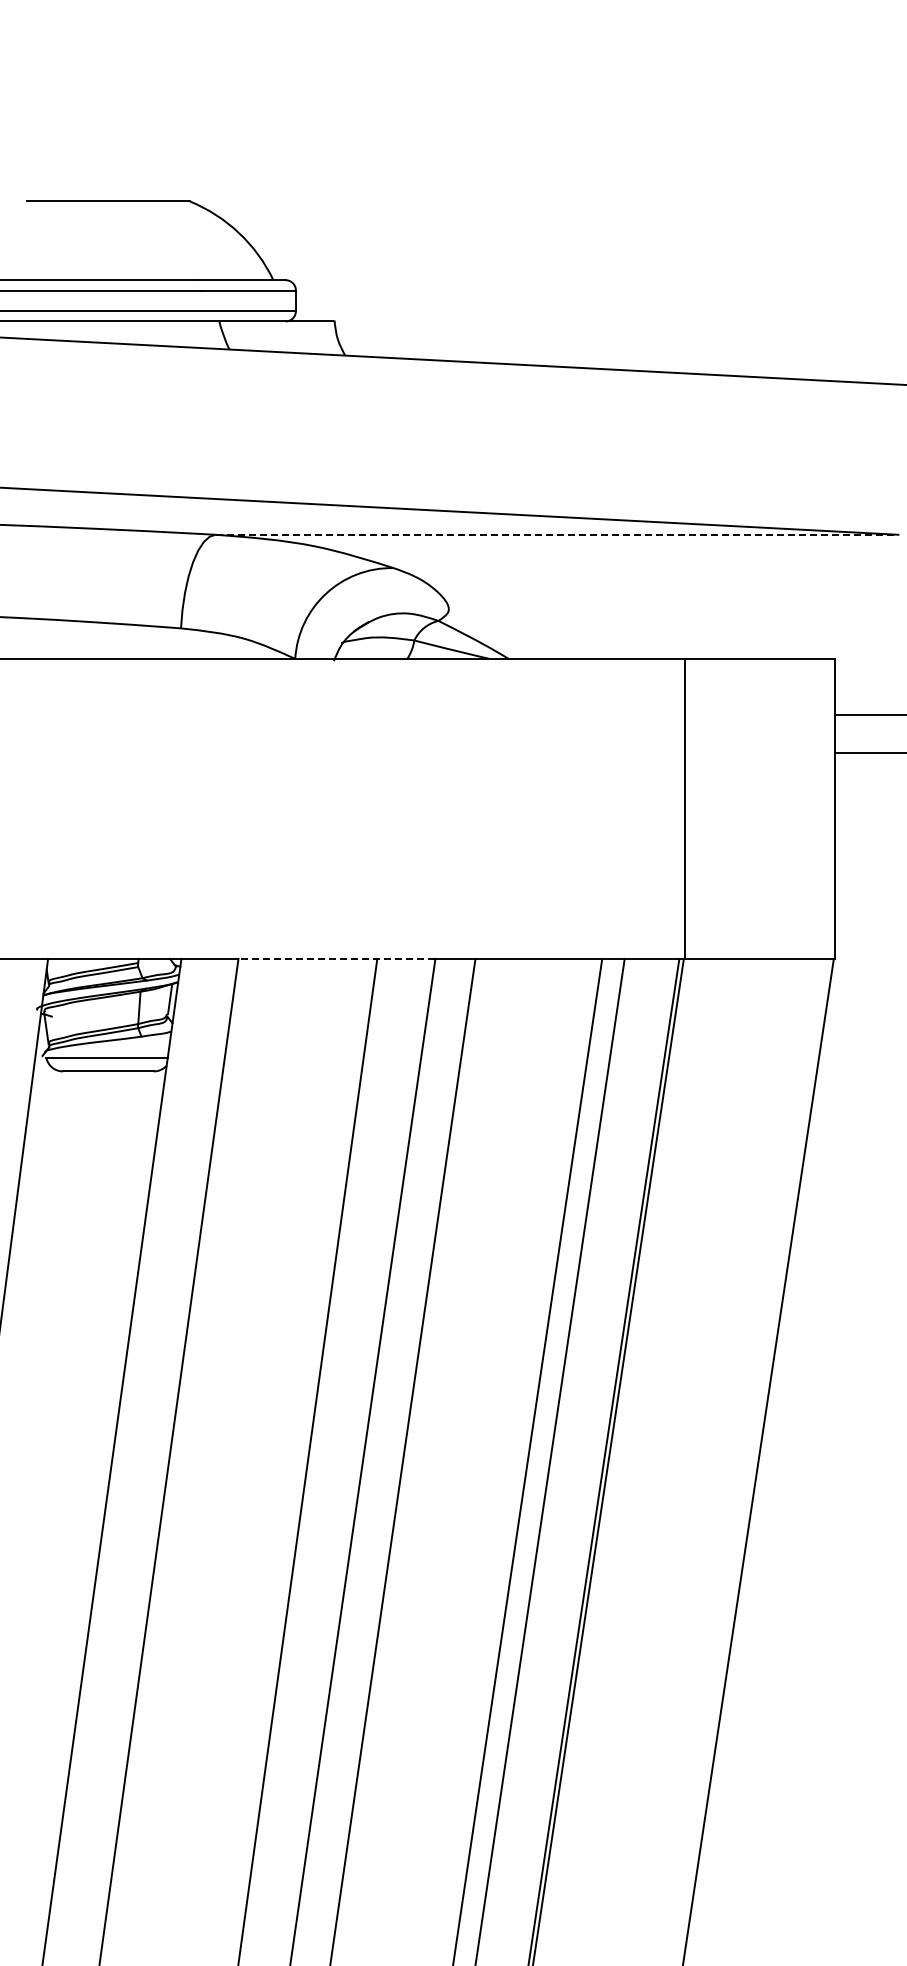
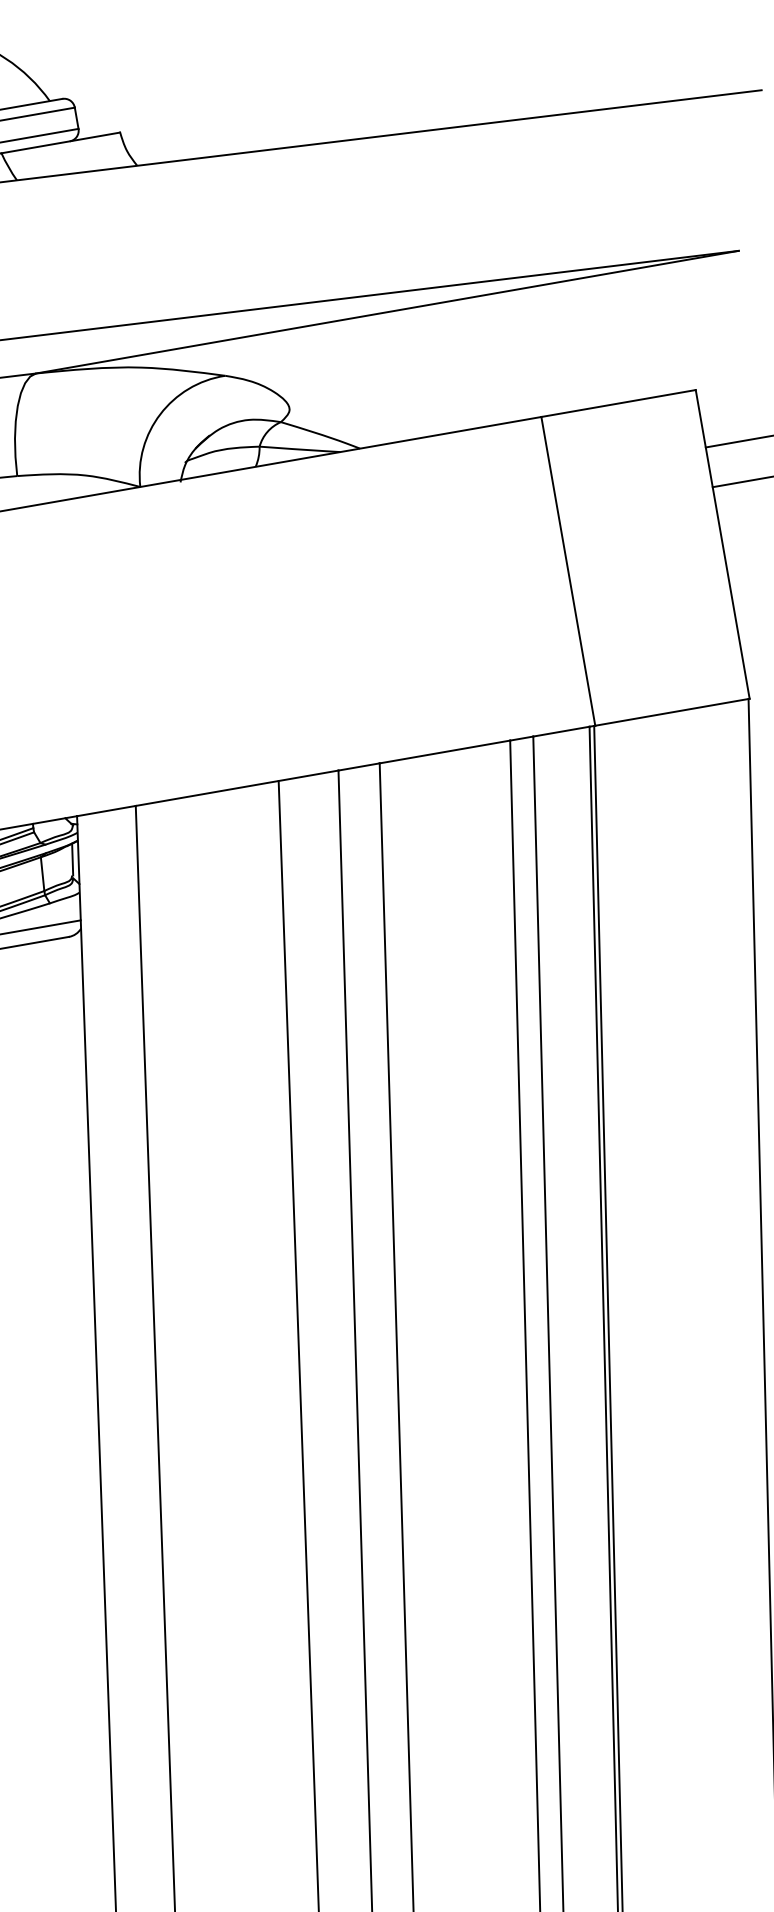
line: (557, 534) -> (387, 311), dashed -> solid
line: (336, 958) -> (236, 787), dashed -> solid

